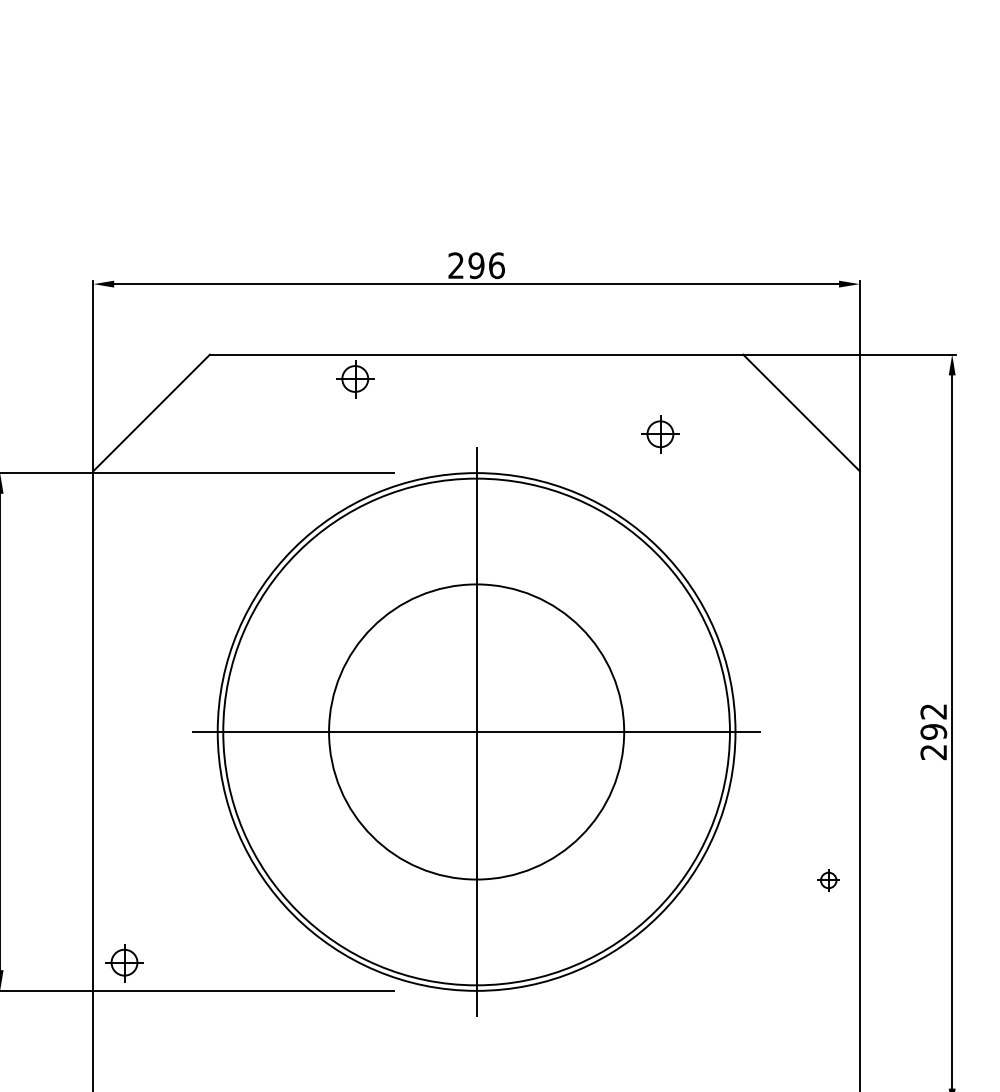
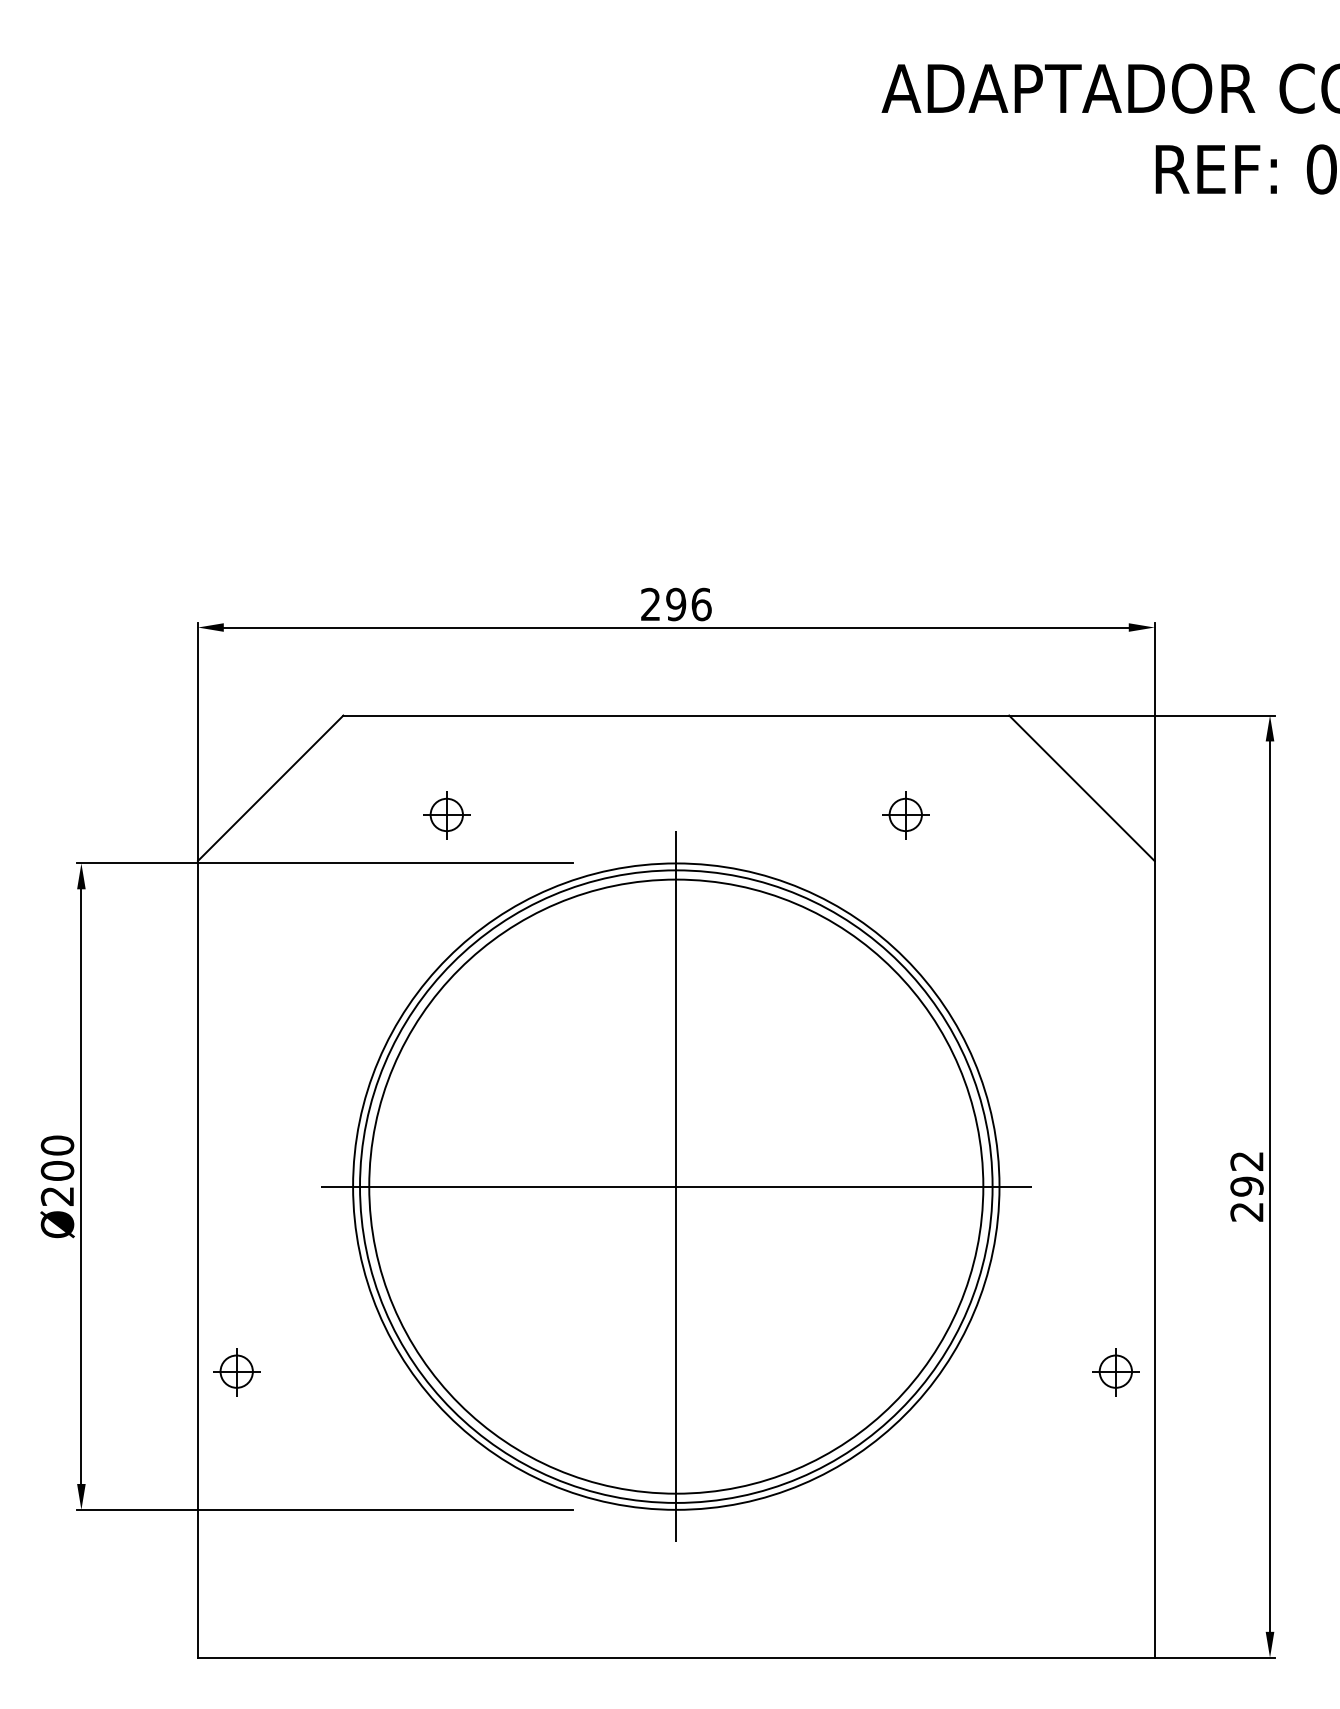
part: (355, 379) -> (446, 815), moved
circle: (476, 731) -> (676, 1186), size x1.67
part: (828, 880) -> (1115, 1372), size x1.67
part: (124, 963) -> (236, 1372), moved

